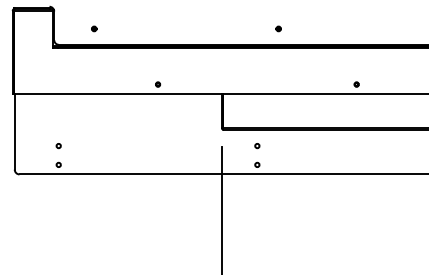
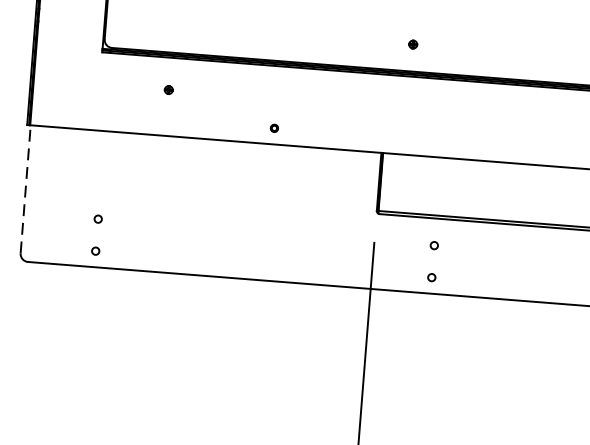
part: (94, 28) -> (169, 89), moved
part: (278, 28) -> (412, 43), moved
line: (14, 131) -> (25, 188), solid -> dashed

